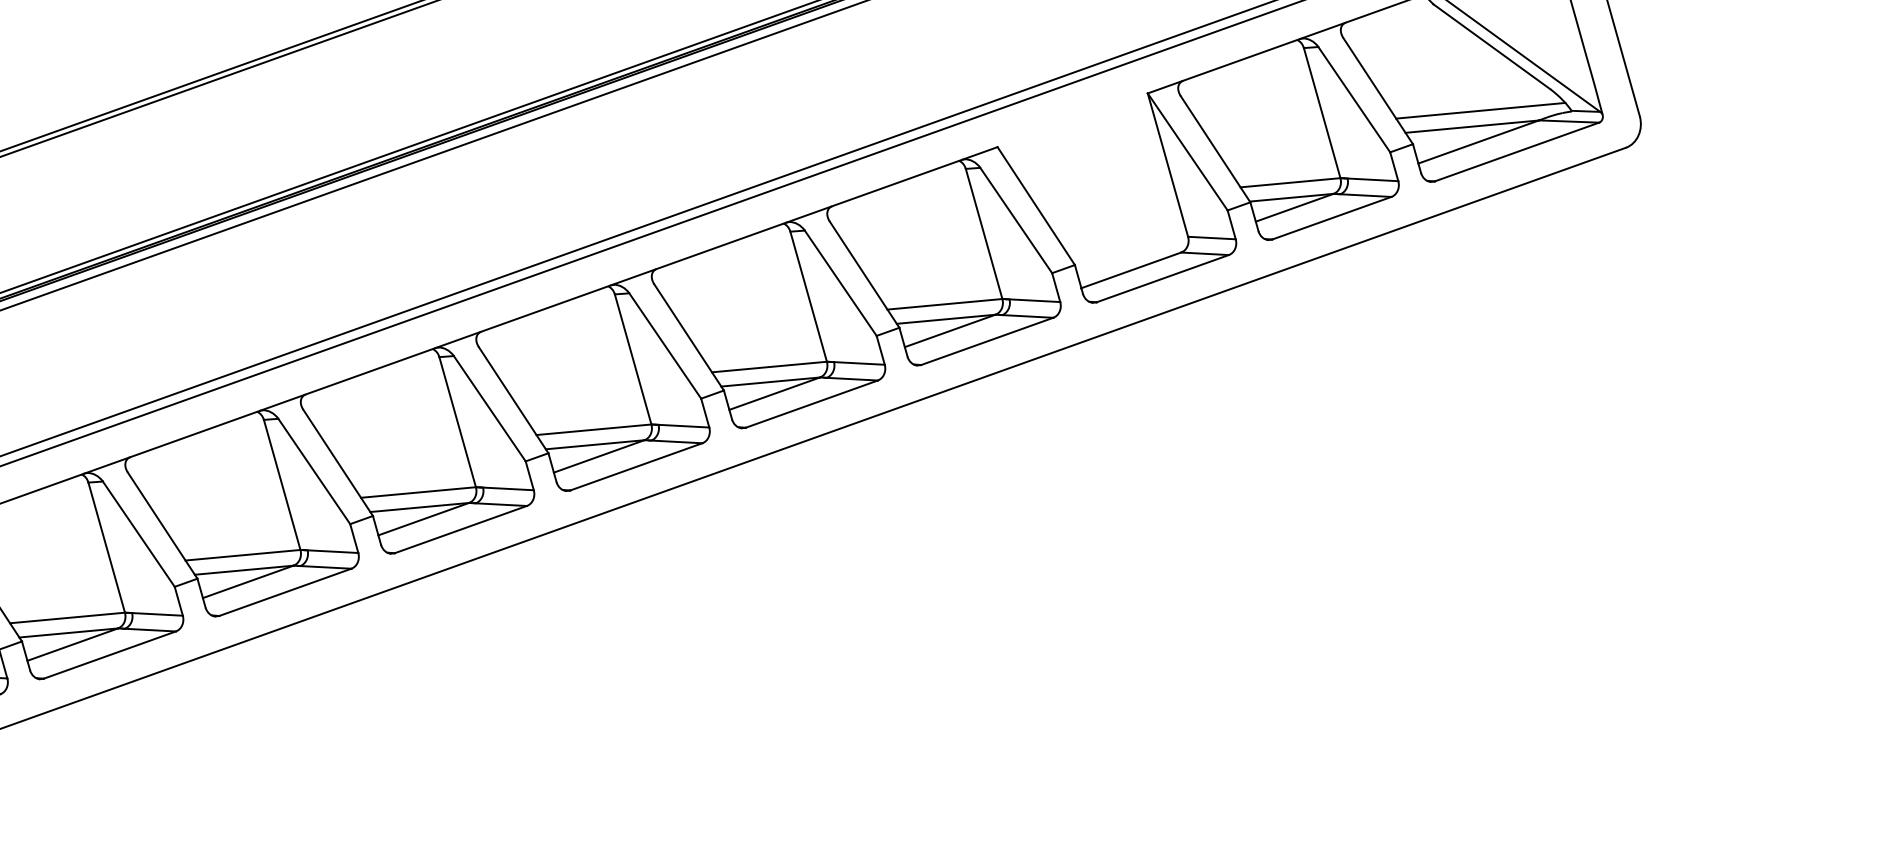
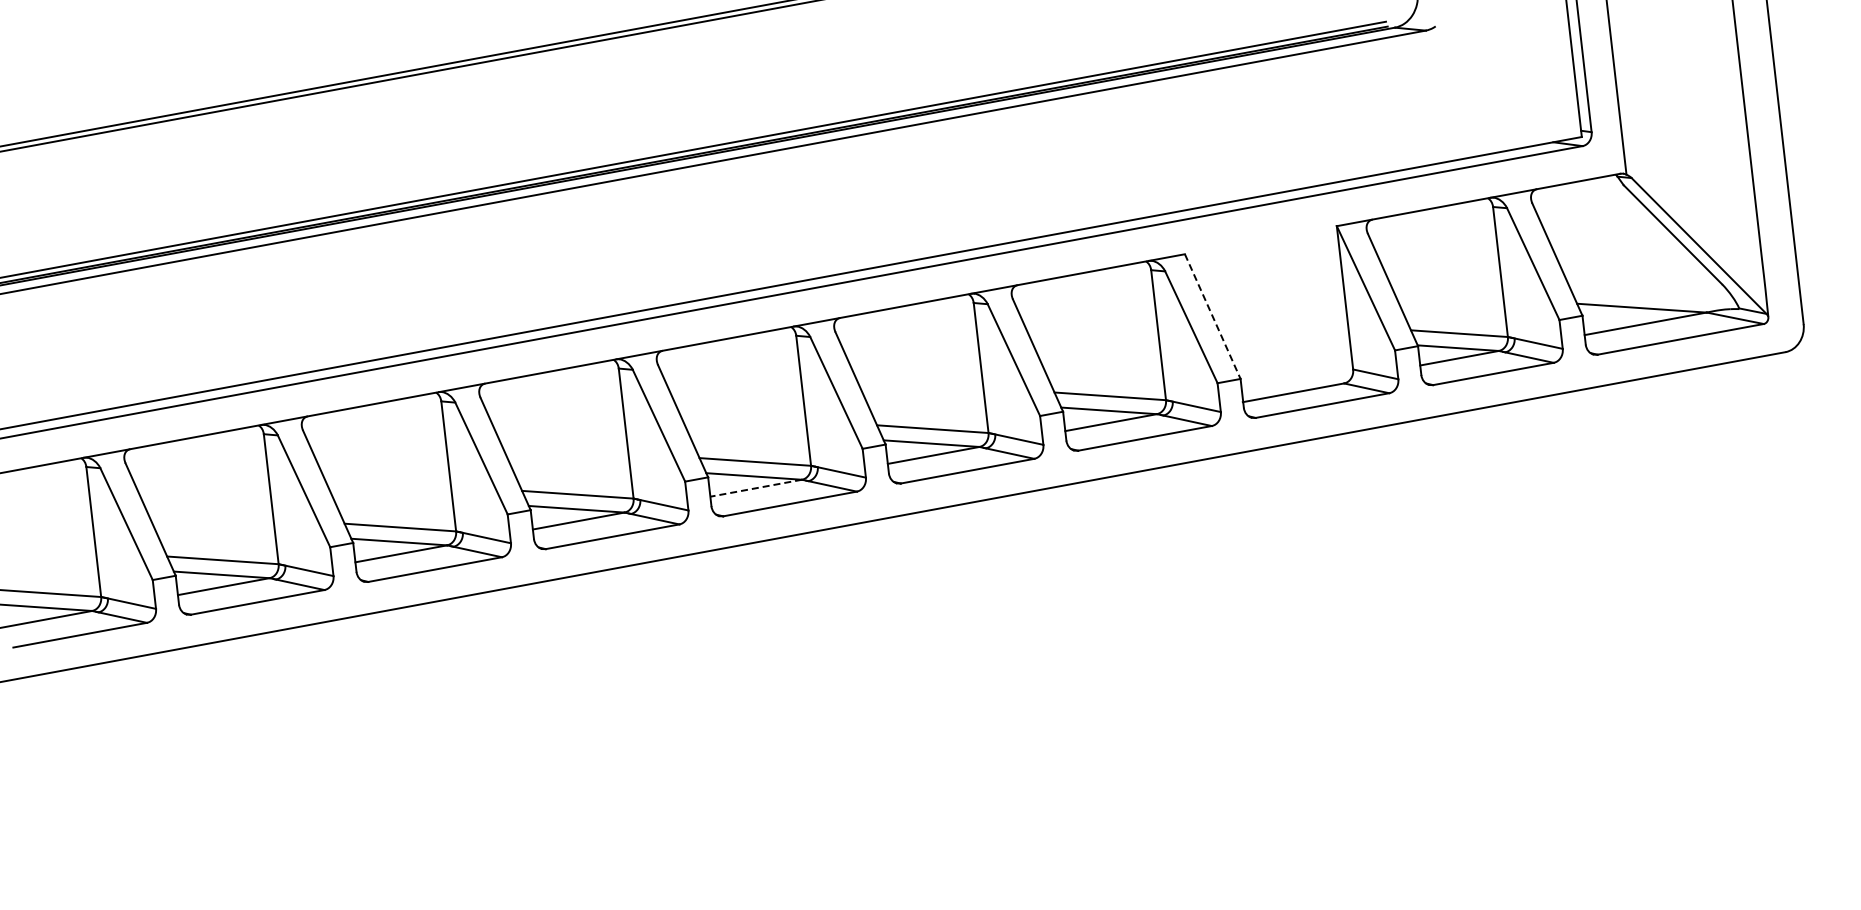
line: (1480, 109) -> (1652, 293), removed
line: (1036, 207) -> (1212, 317), solid -> dashed
line: (599, 456) -> (756, 488), solid -> dashed

